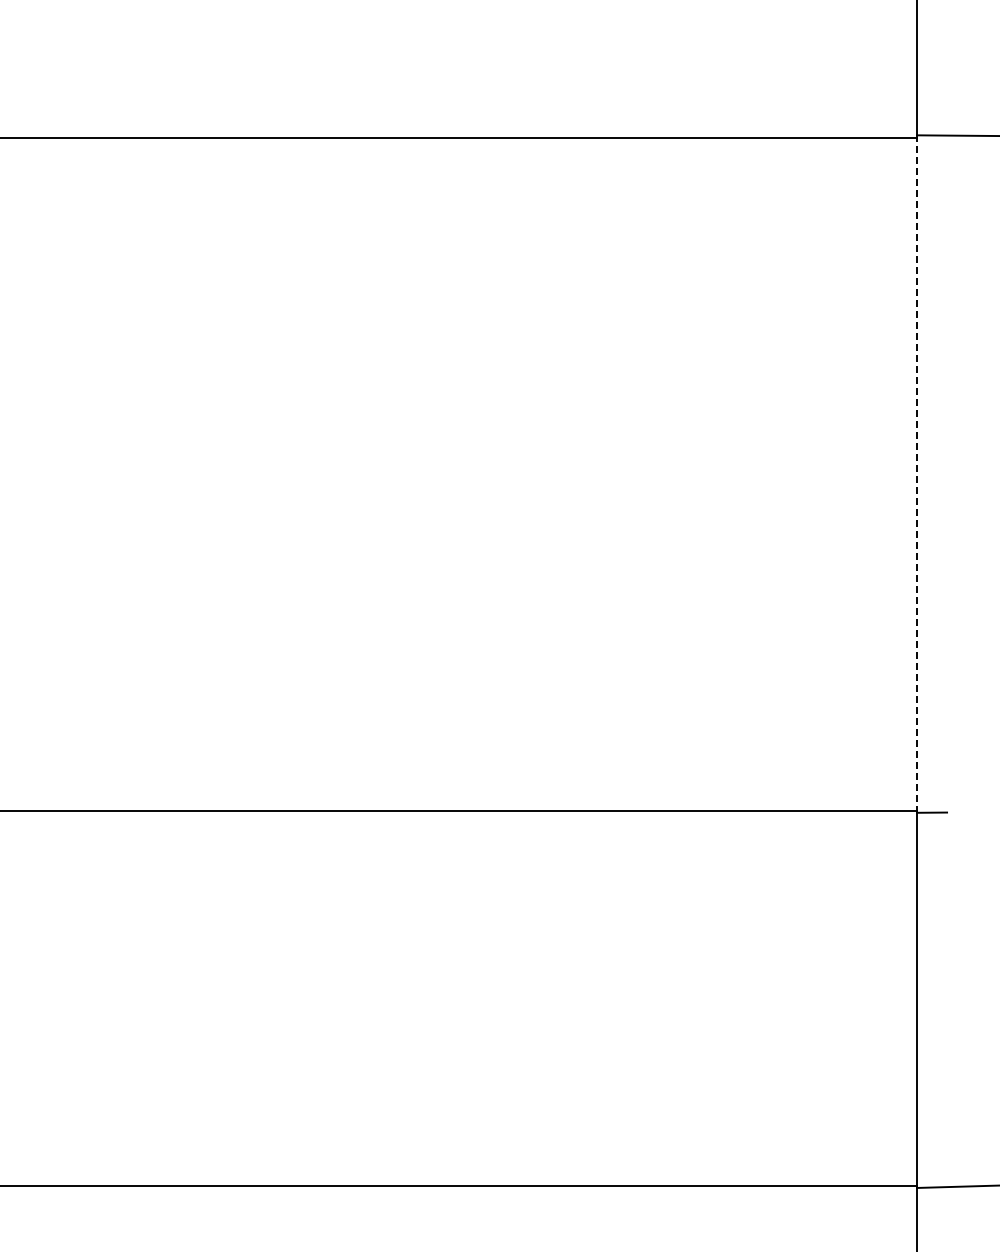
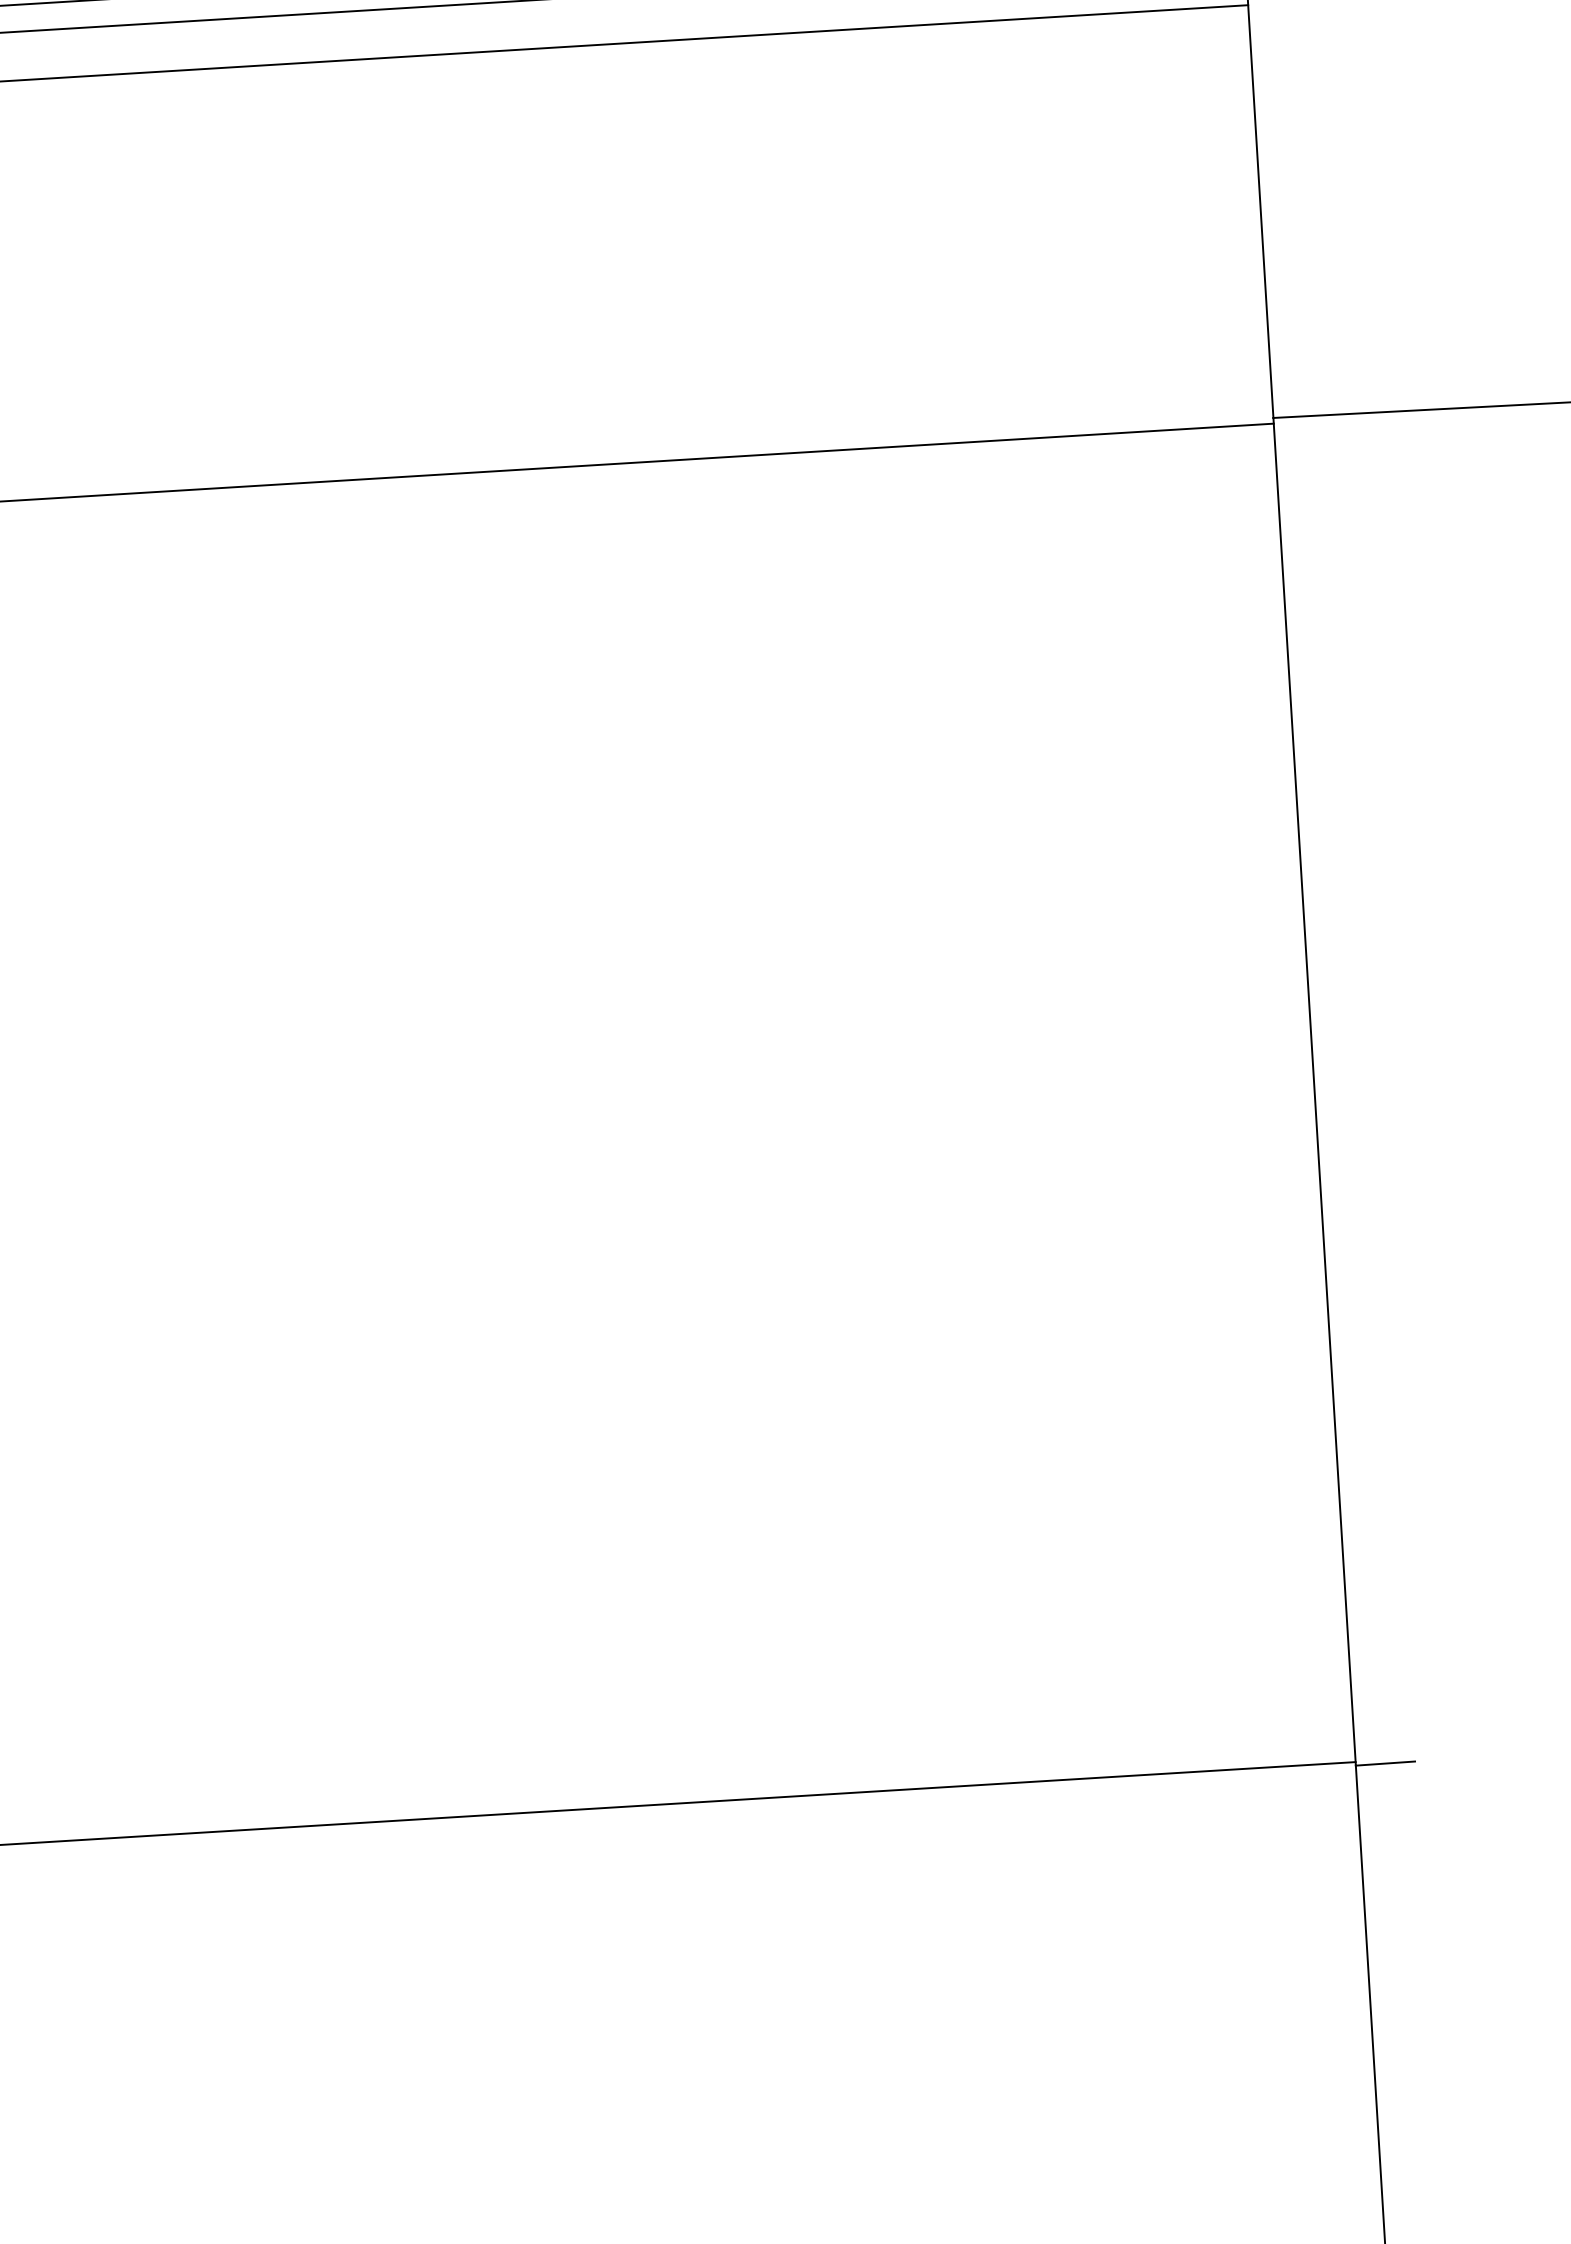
line: (917, 474) -> (1315, 1092), dashed -> solid

